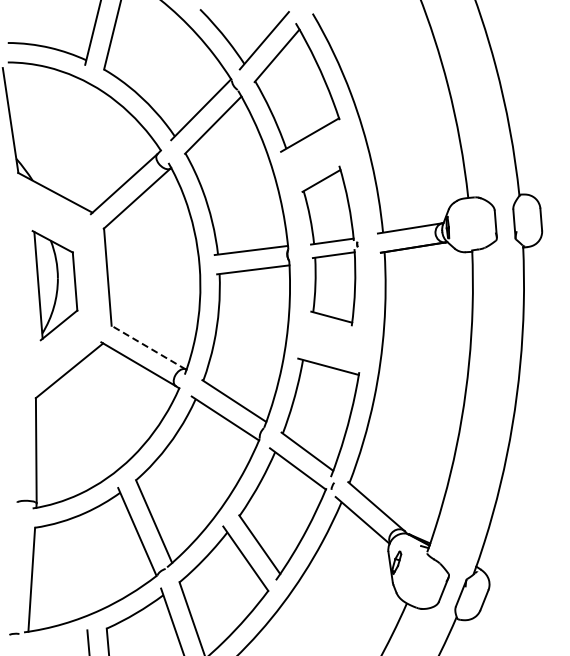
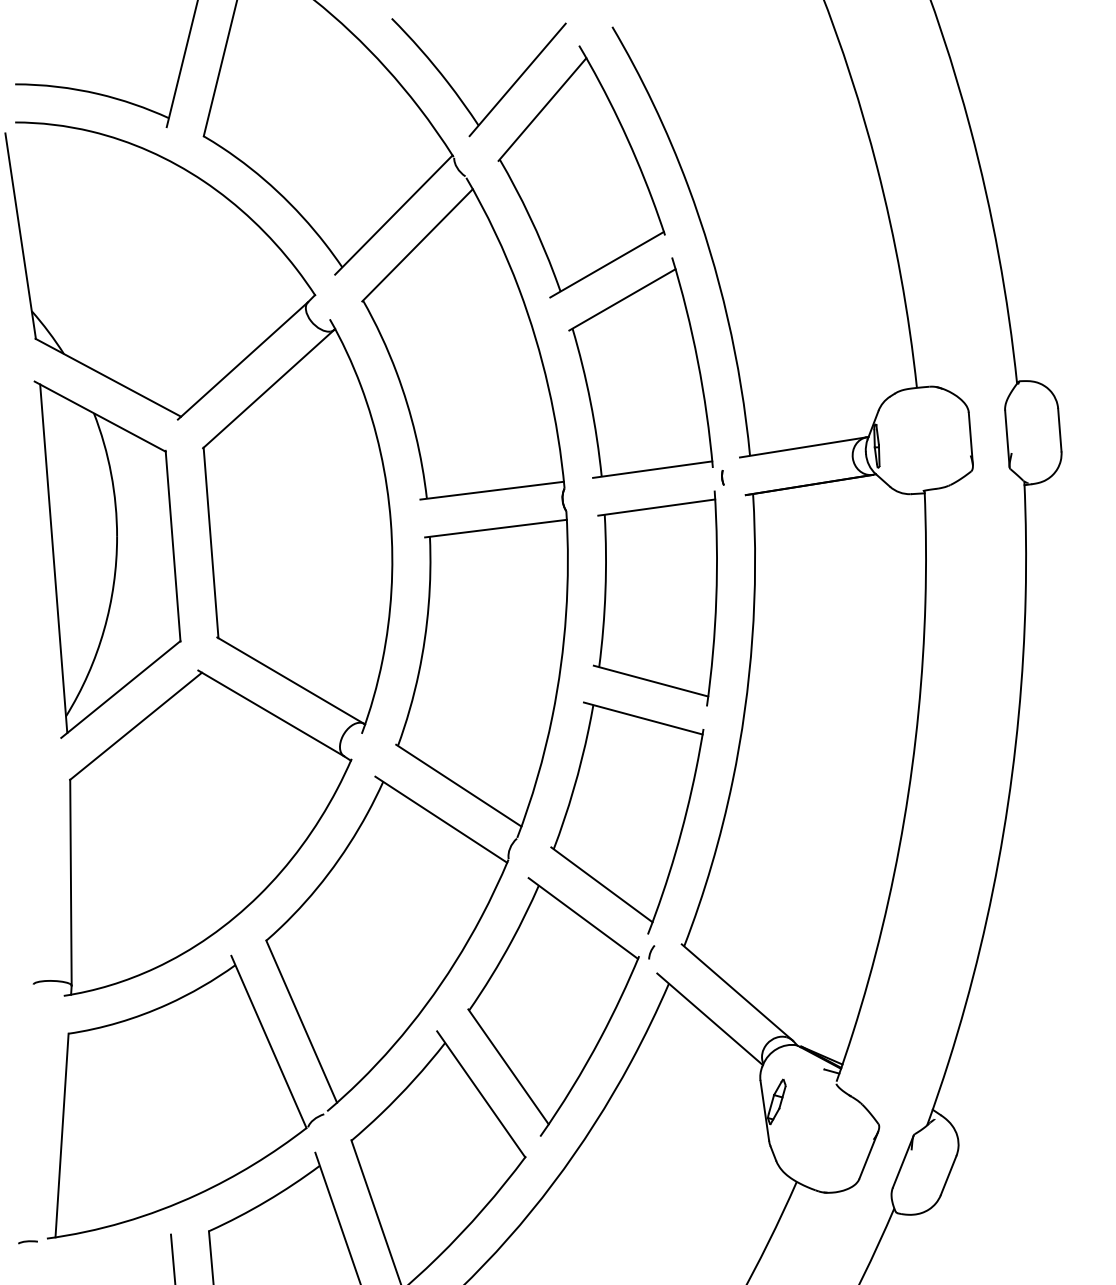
part: (329, 245) -> (645, 480), size x1.43
part: (54, 285) -> (106, 559), size x1.67
line: (148, 347) -> (290, 680), dashed -> solid

